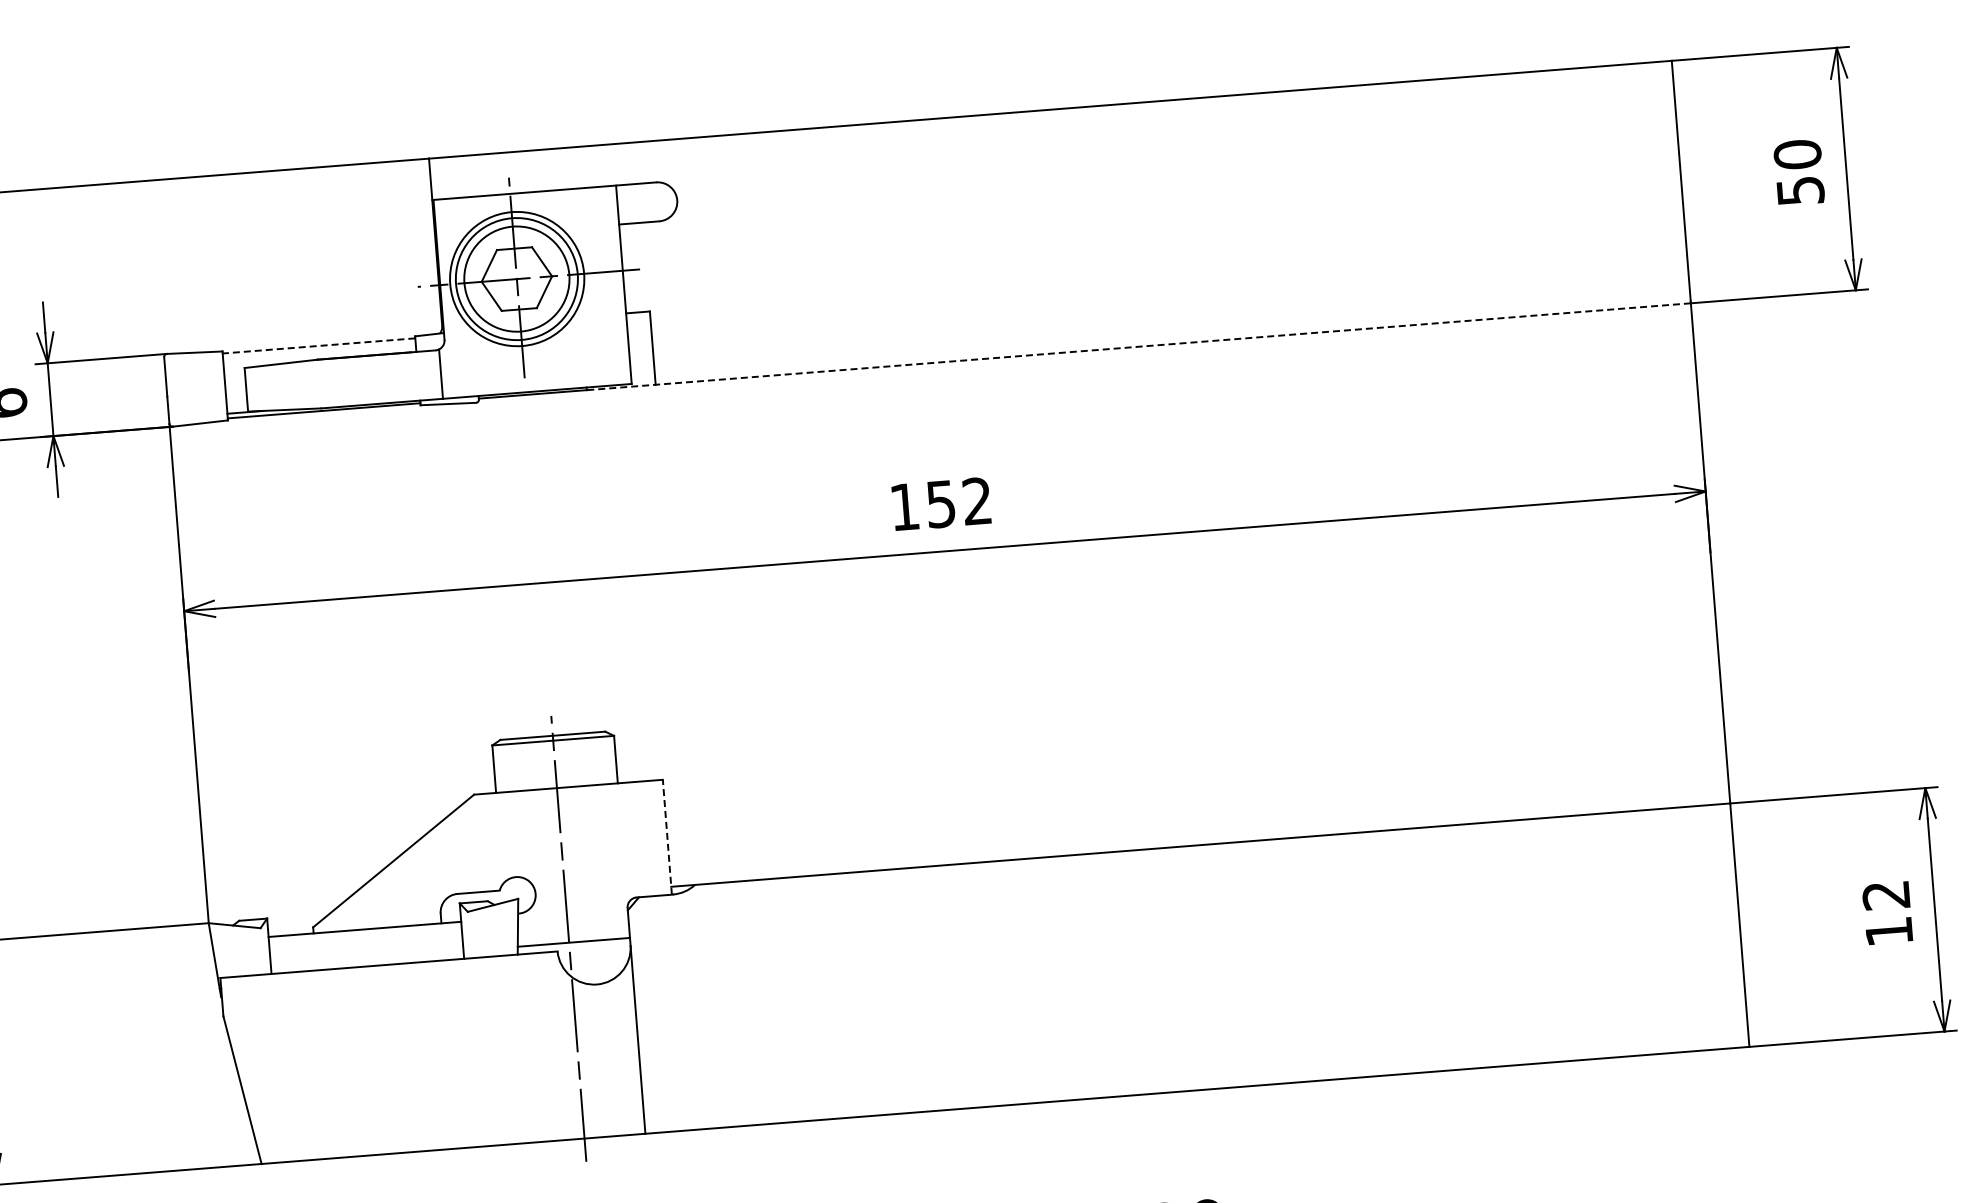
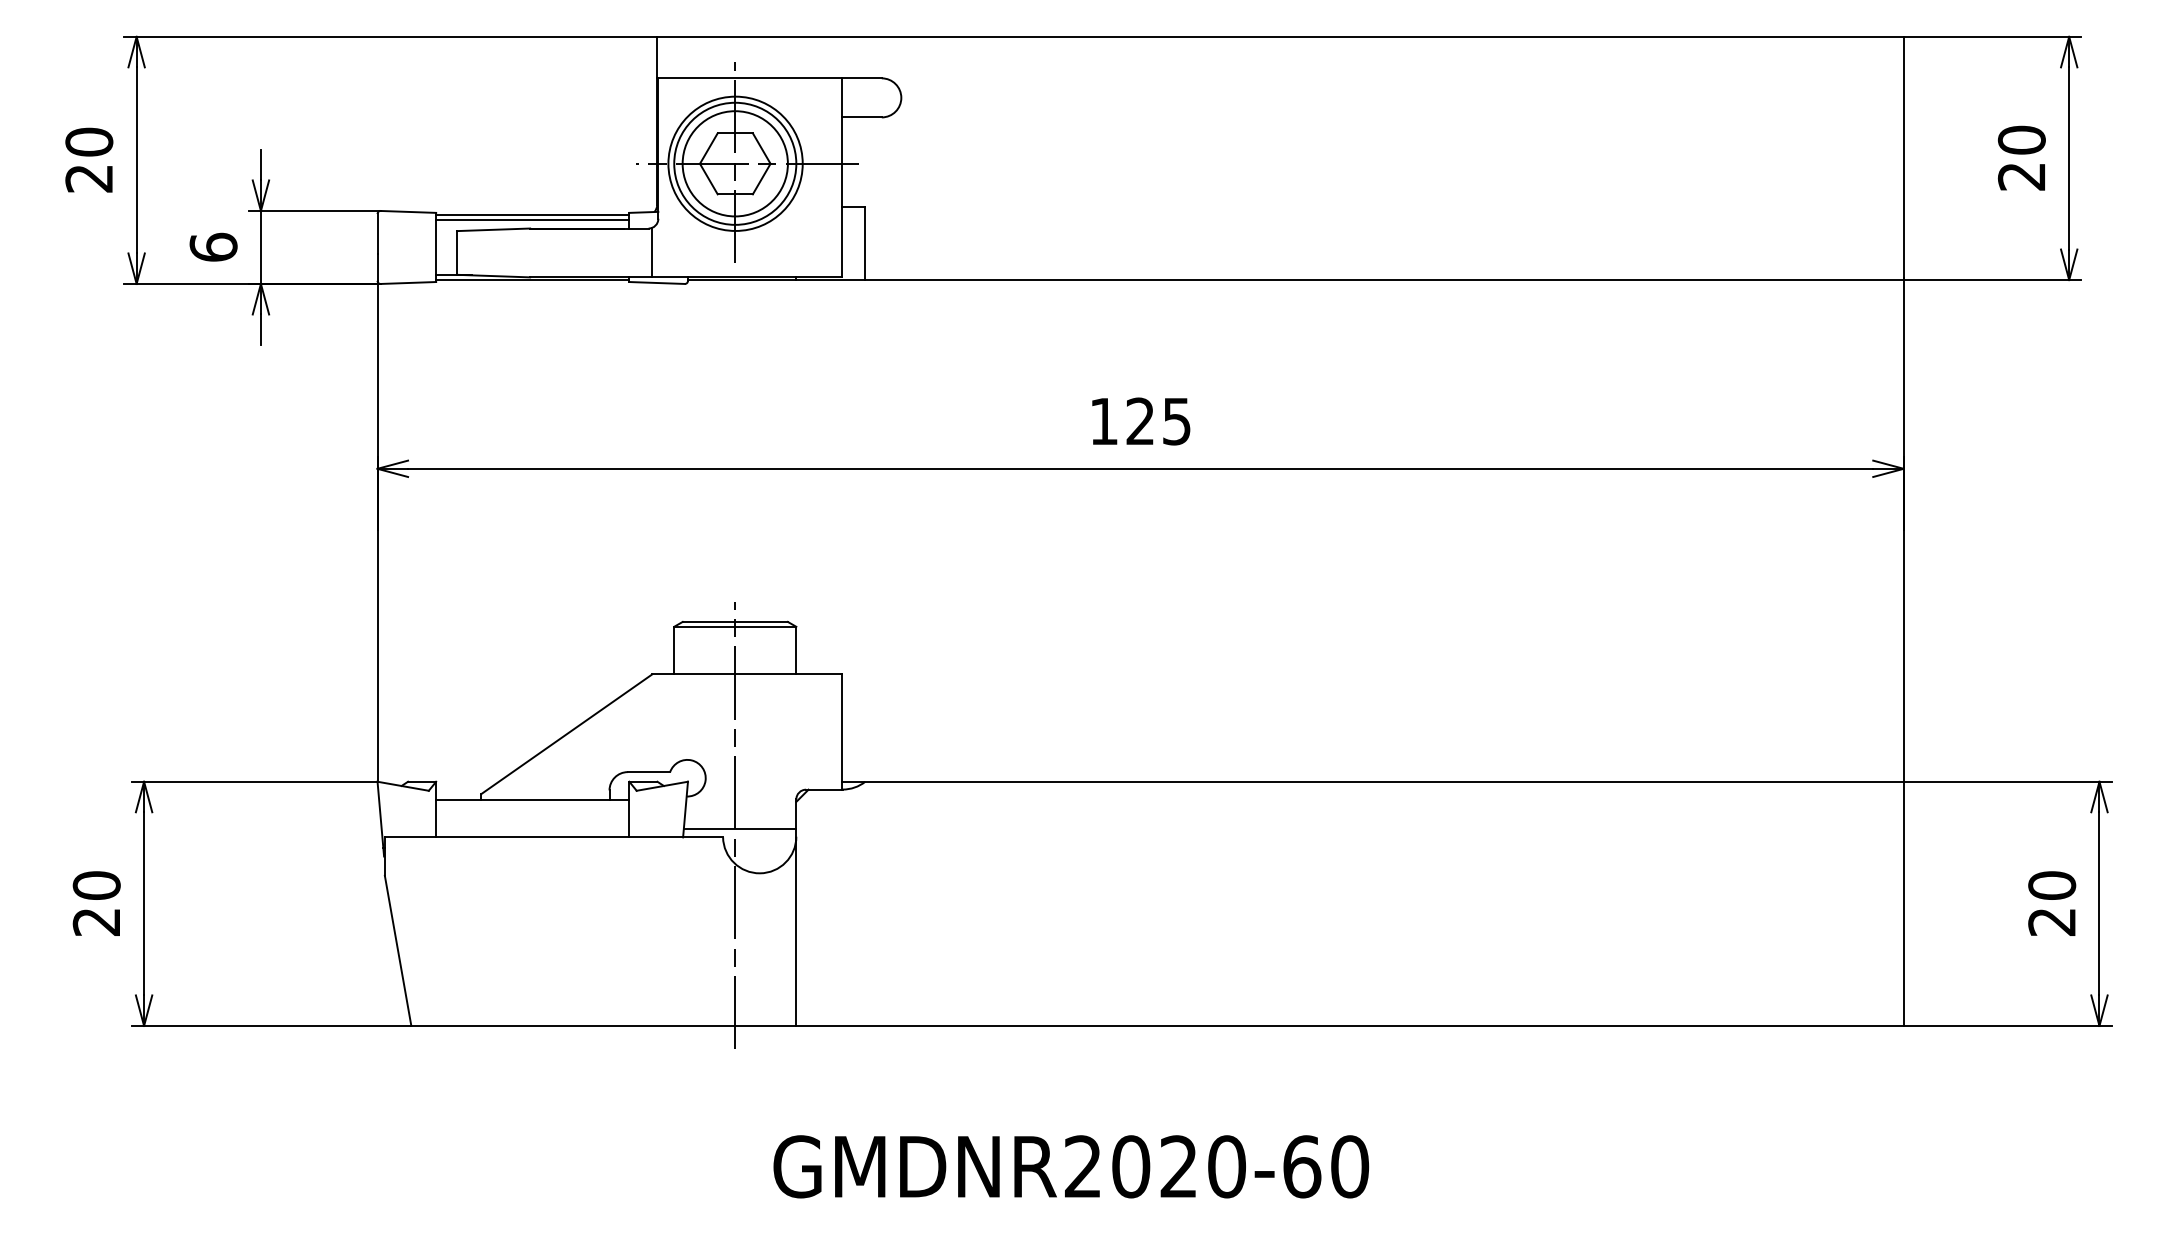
text: (1800, 190) -> (2021, 176), 50 -> 20
line: (318, 345) -> (532, 214), dashed -> solid
line: (1139, 347) -> (1350, 280), dashed -> solid
line: (319, 350) -> (532, 219), added
text: (959, 502) -> (1158, 421), 152 -> 125
line: (667, 837) -> (841, 732), dashed -> solid
text: (1888, 913) -> (2052, 903), 12 -> 20

